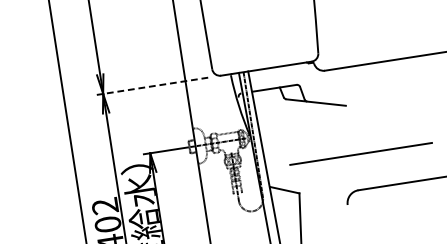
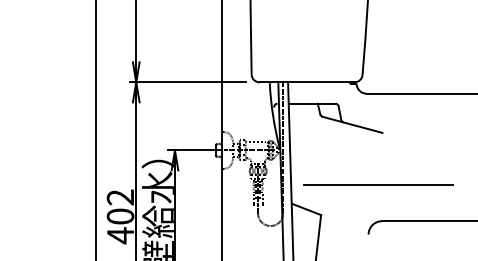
line: (152, 86) -> (187, 82), dashed -> solid
line: (361, 153) -> (378, 184), moved

